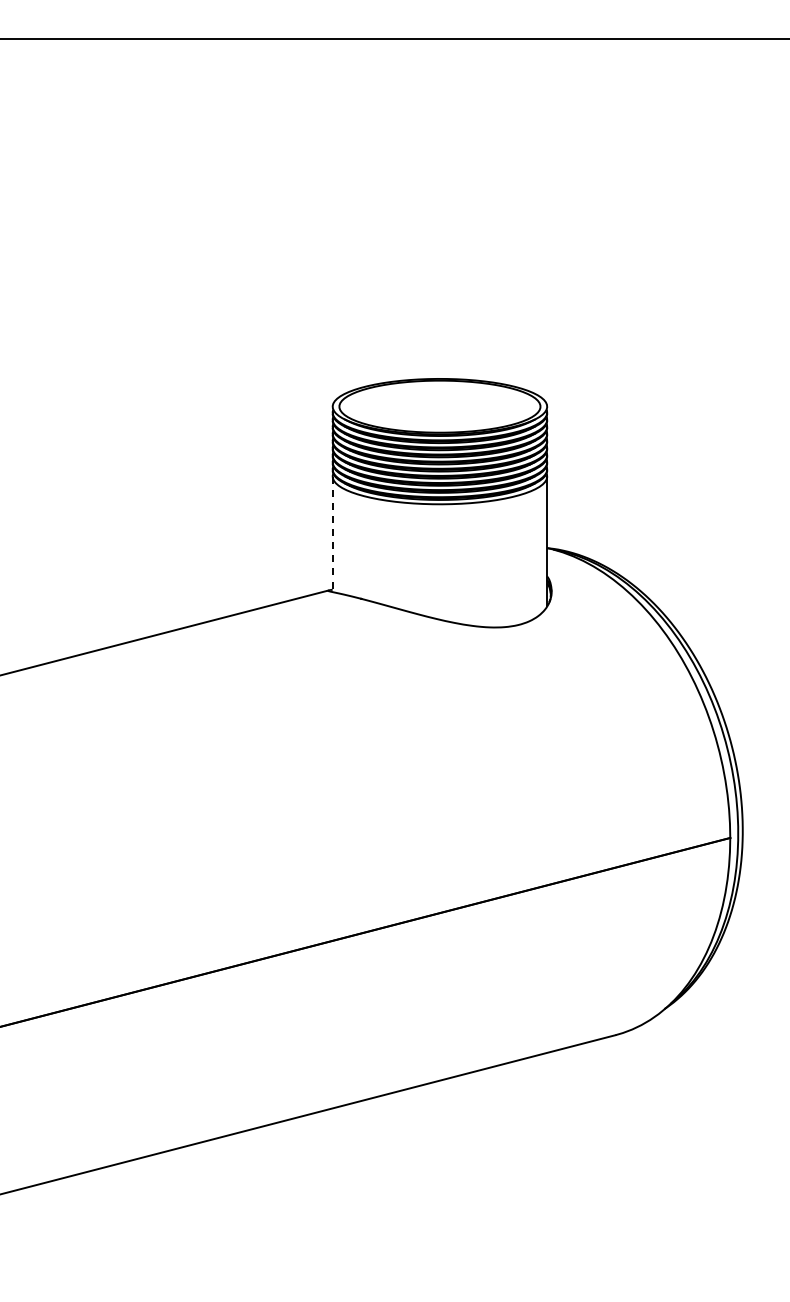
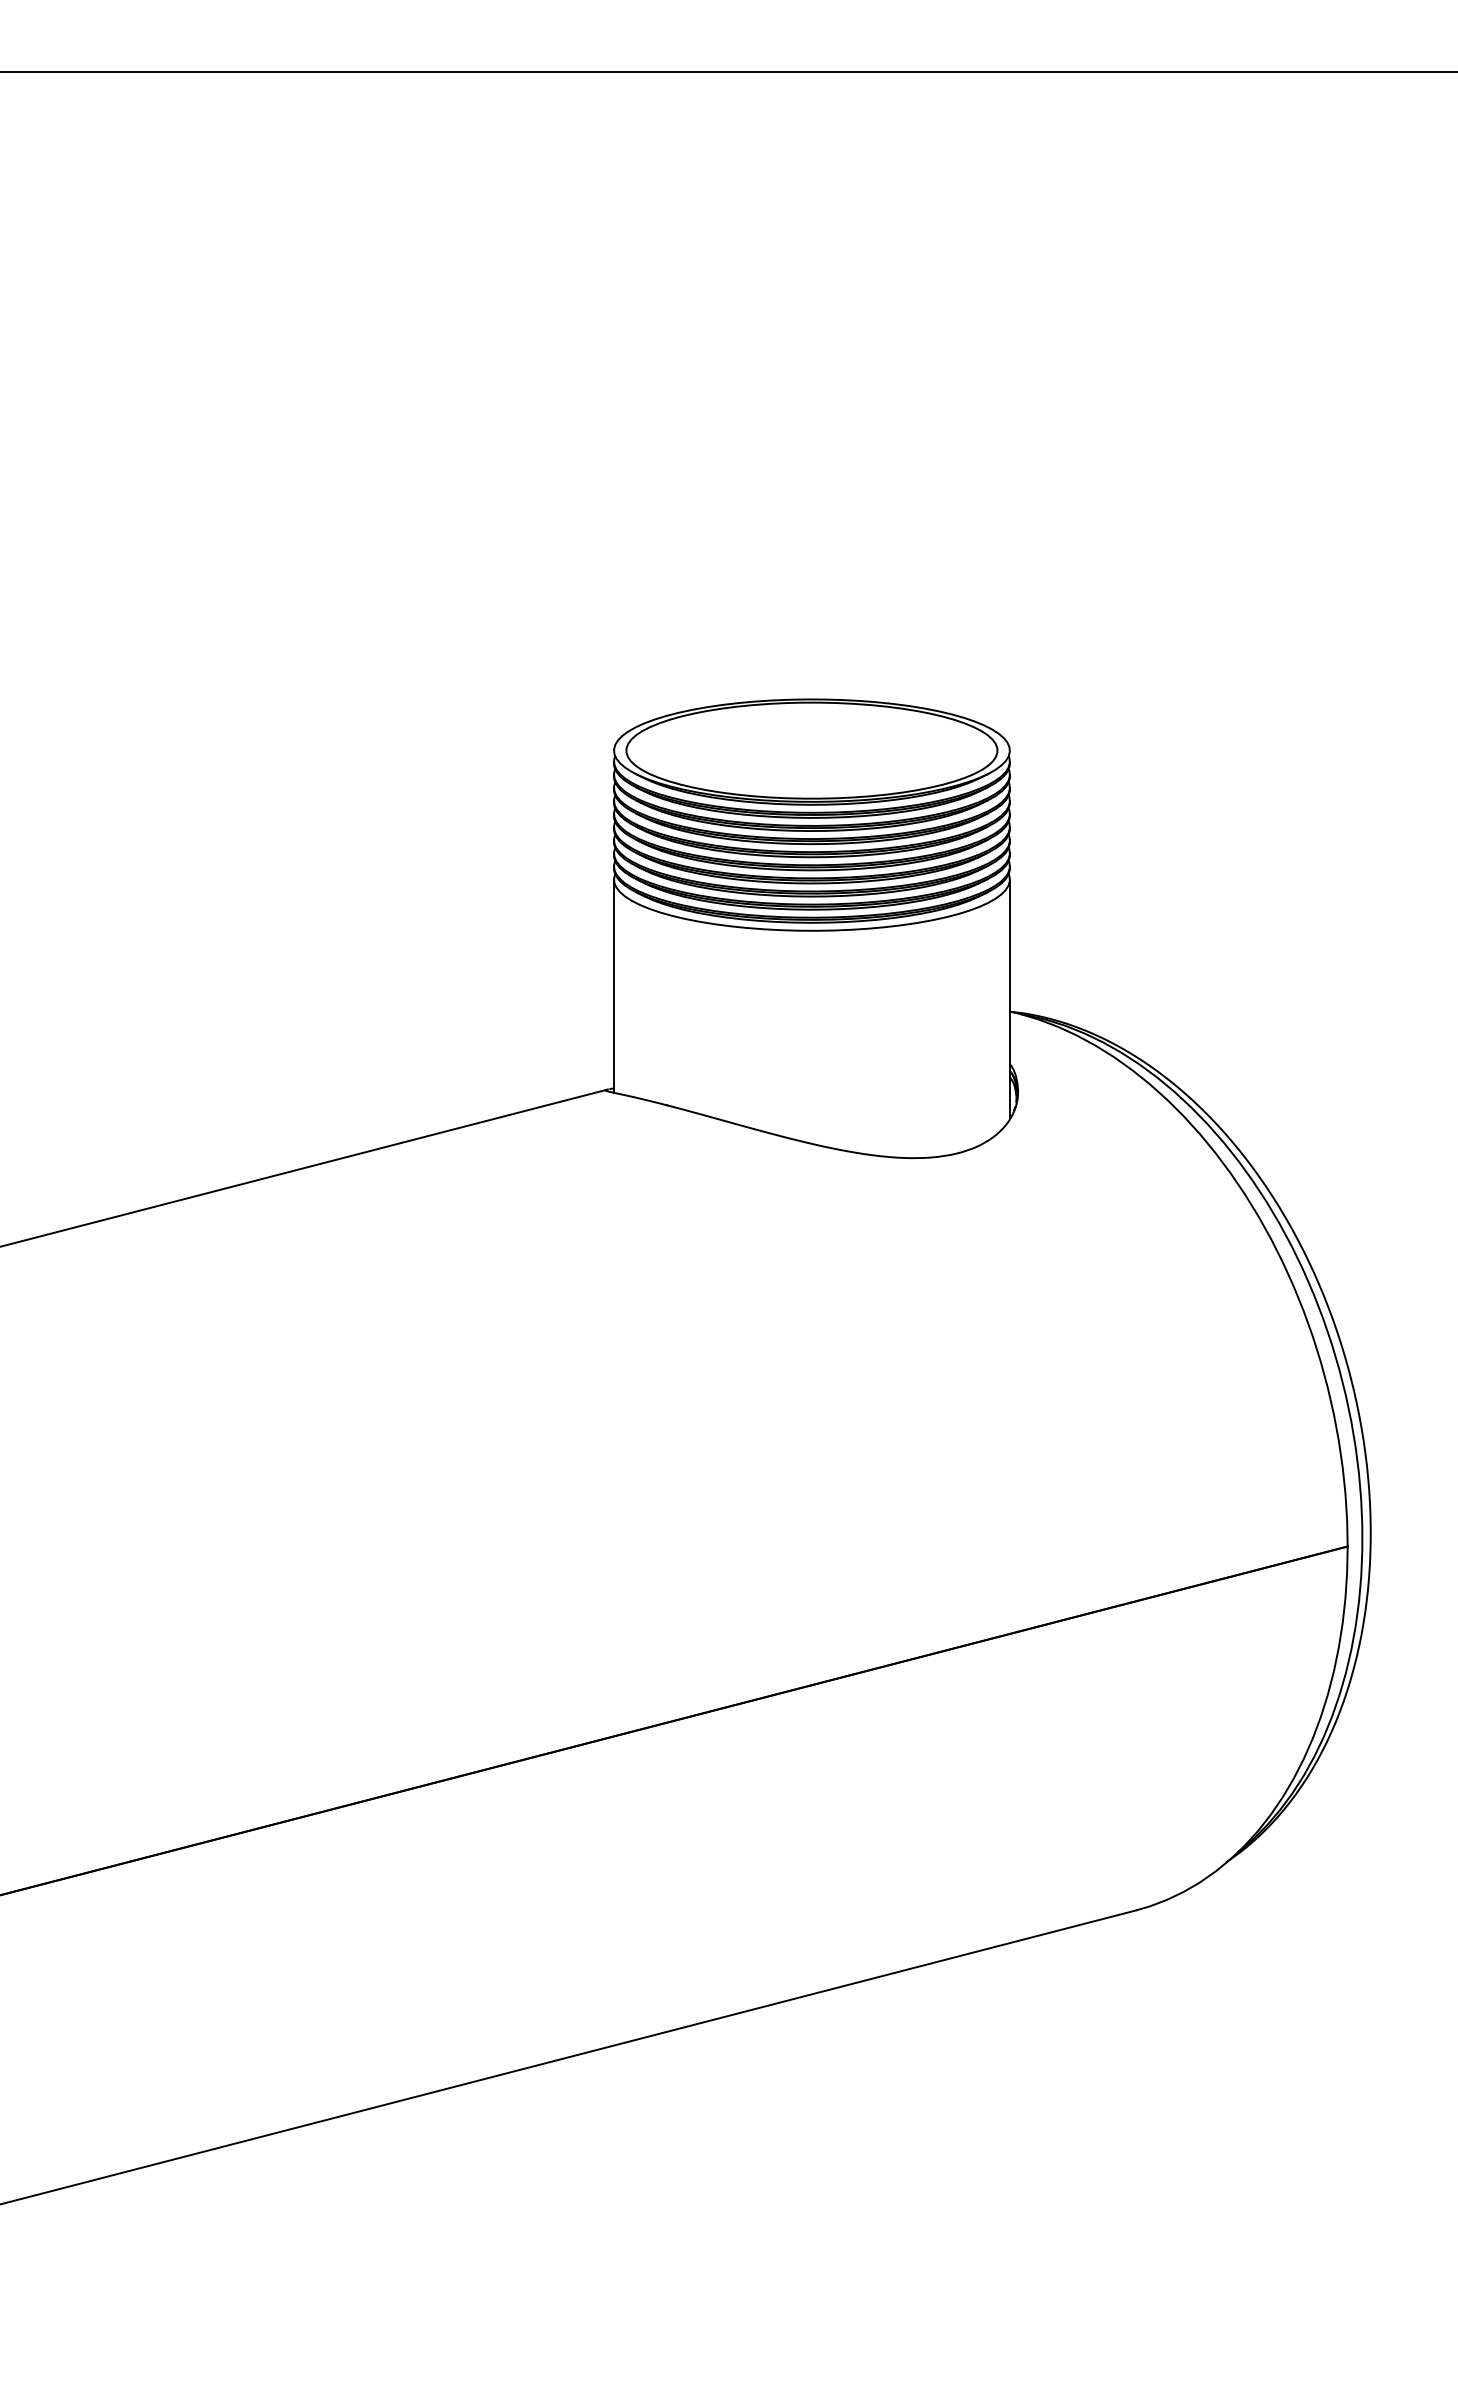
line: (332, 534) -> (613, 986), dashed -> solid

